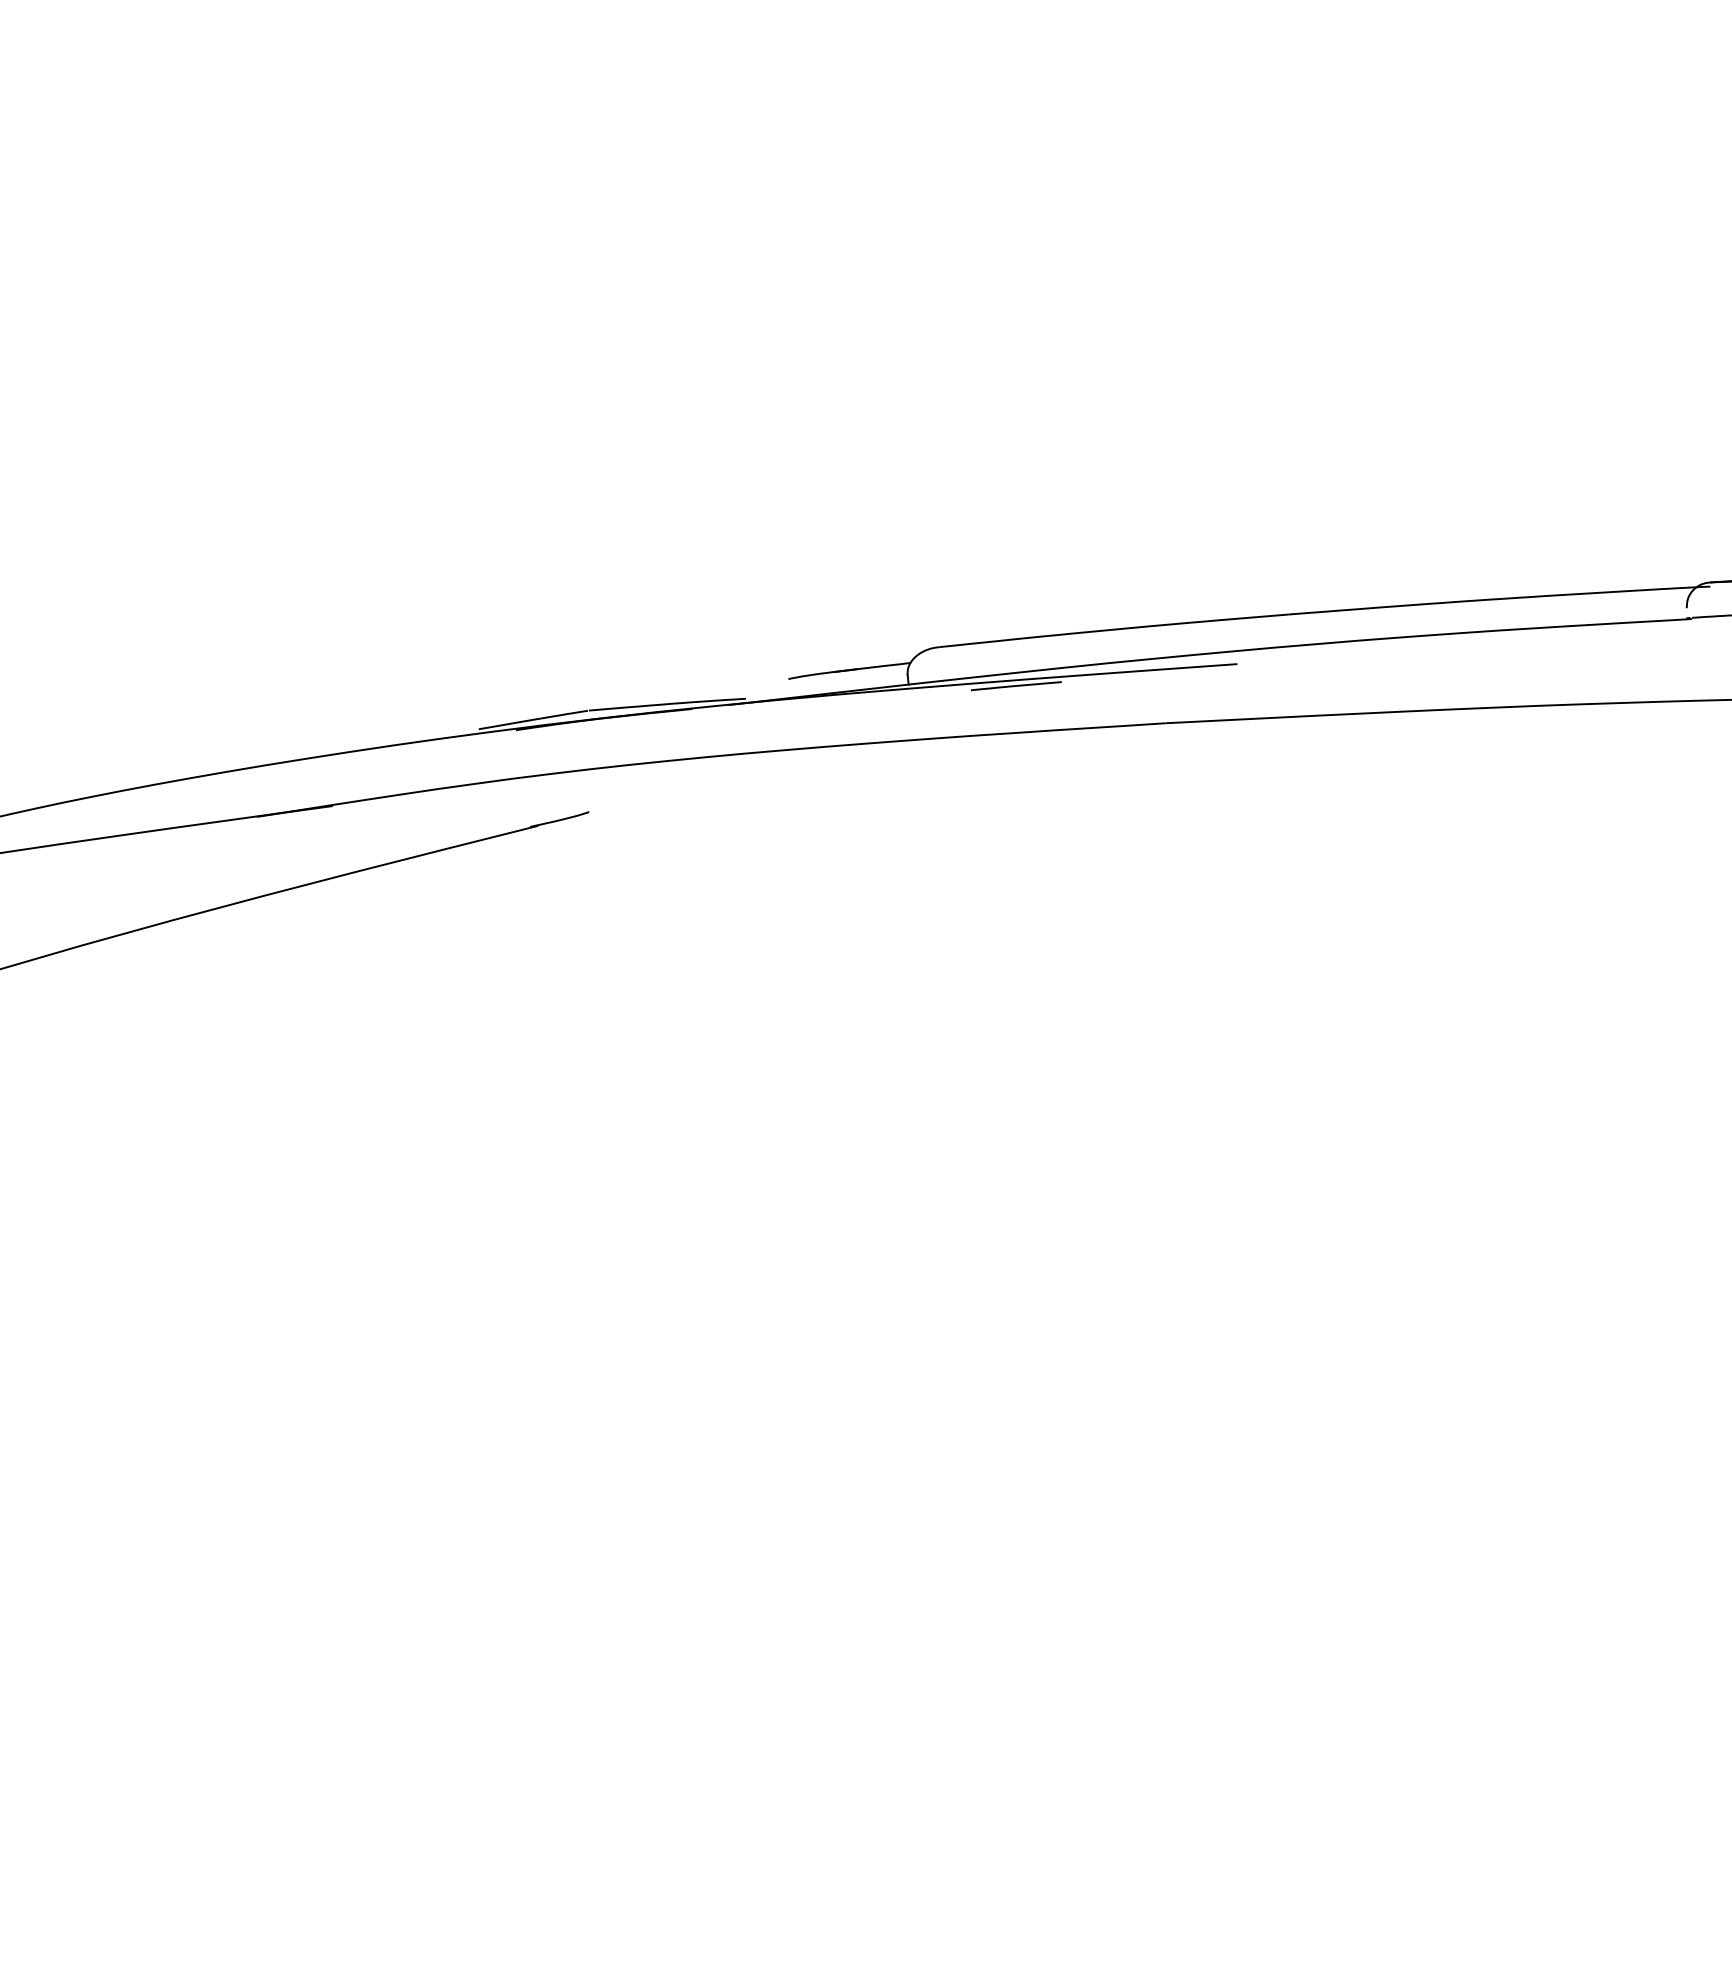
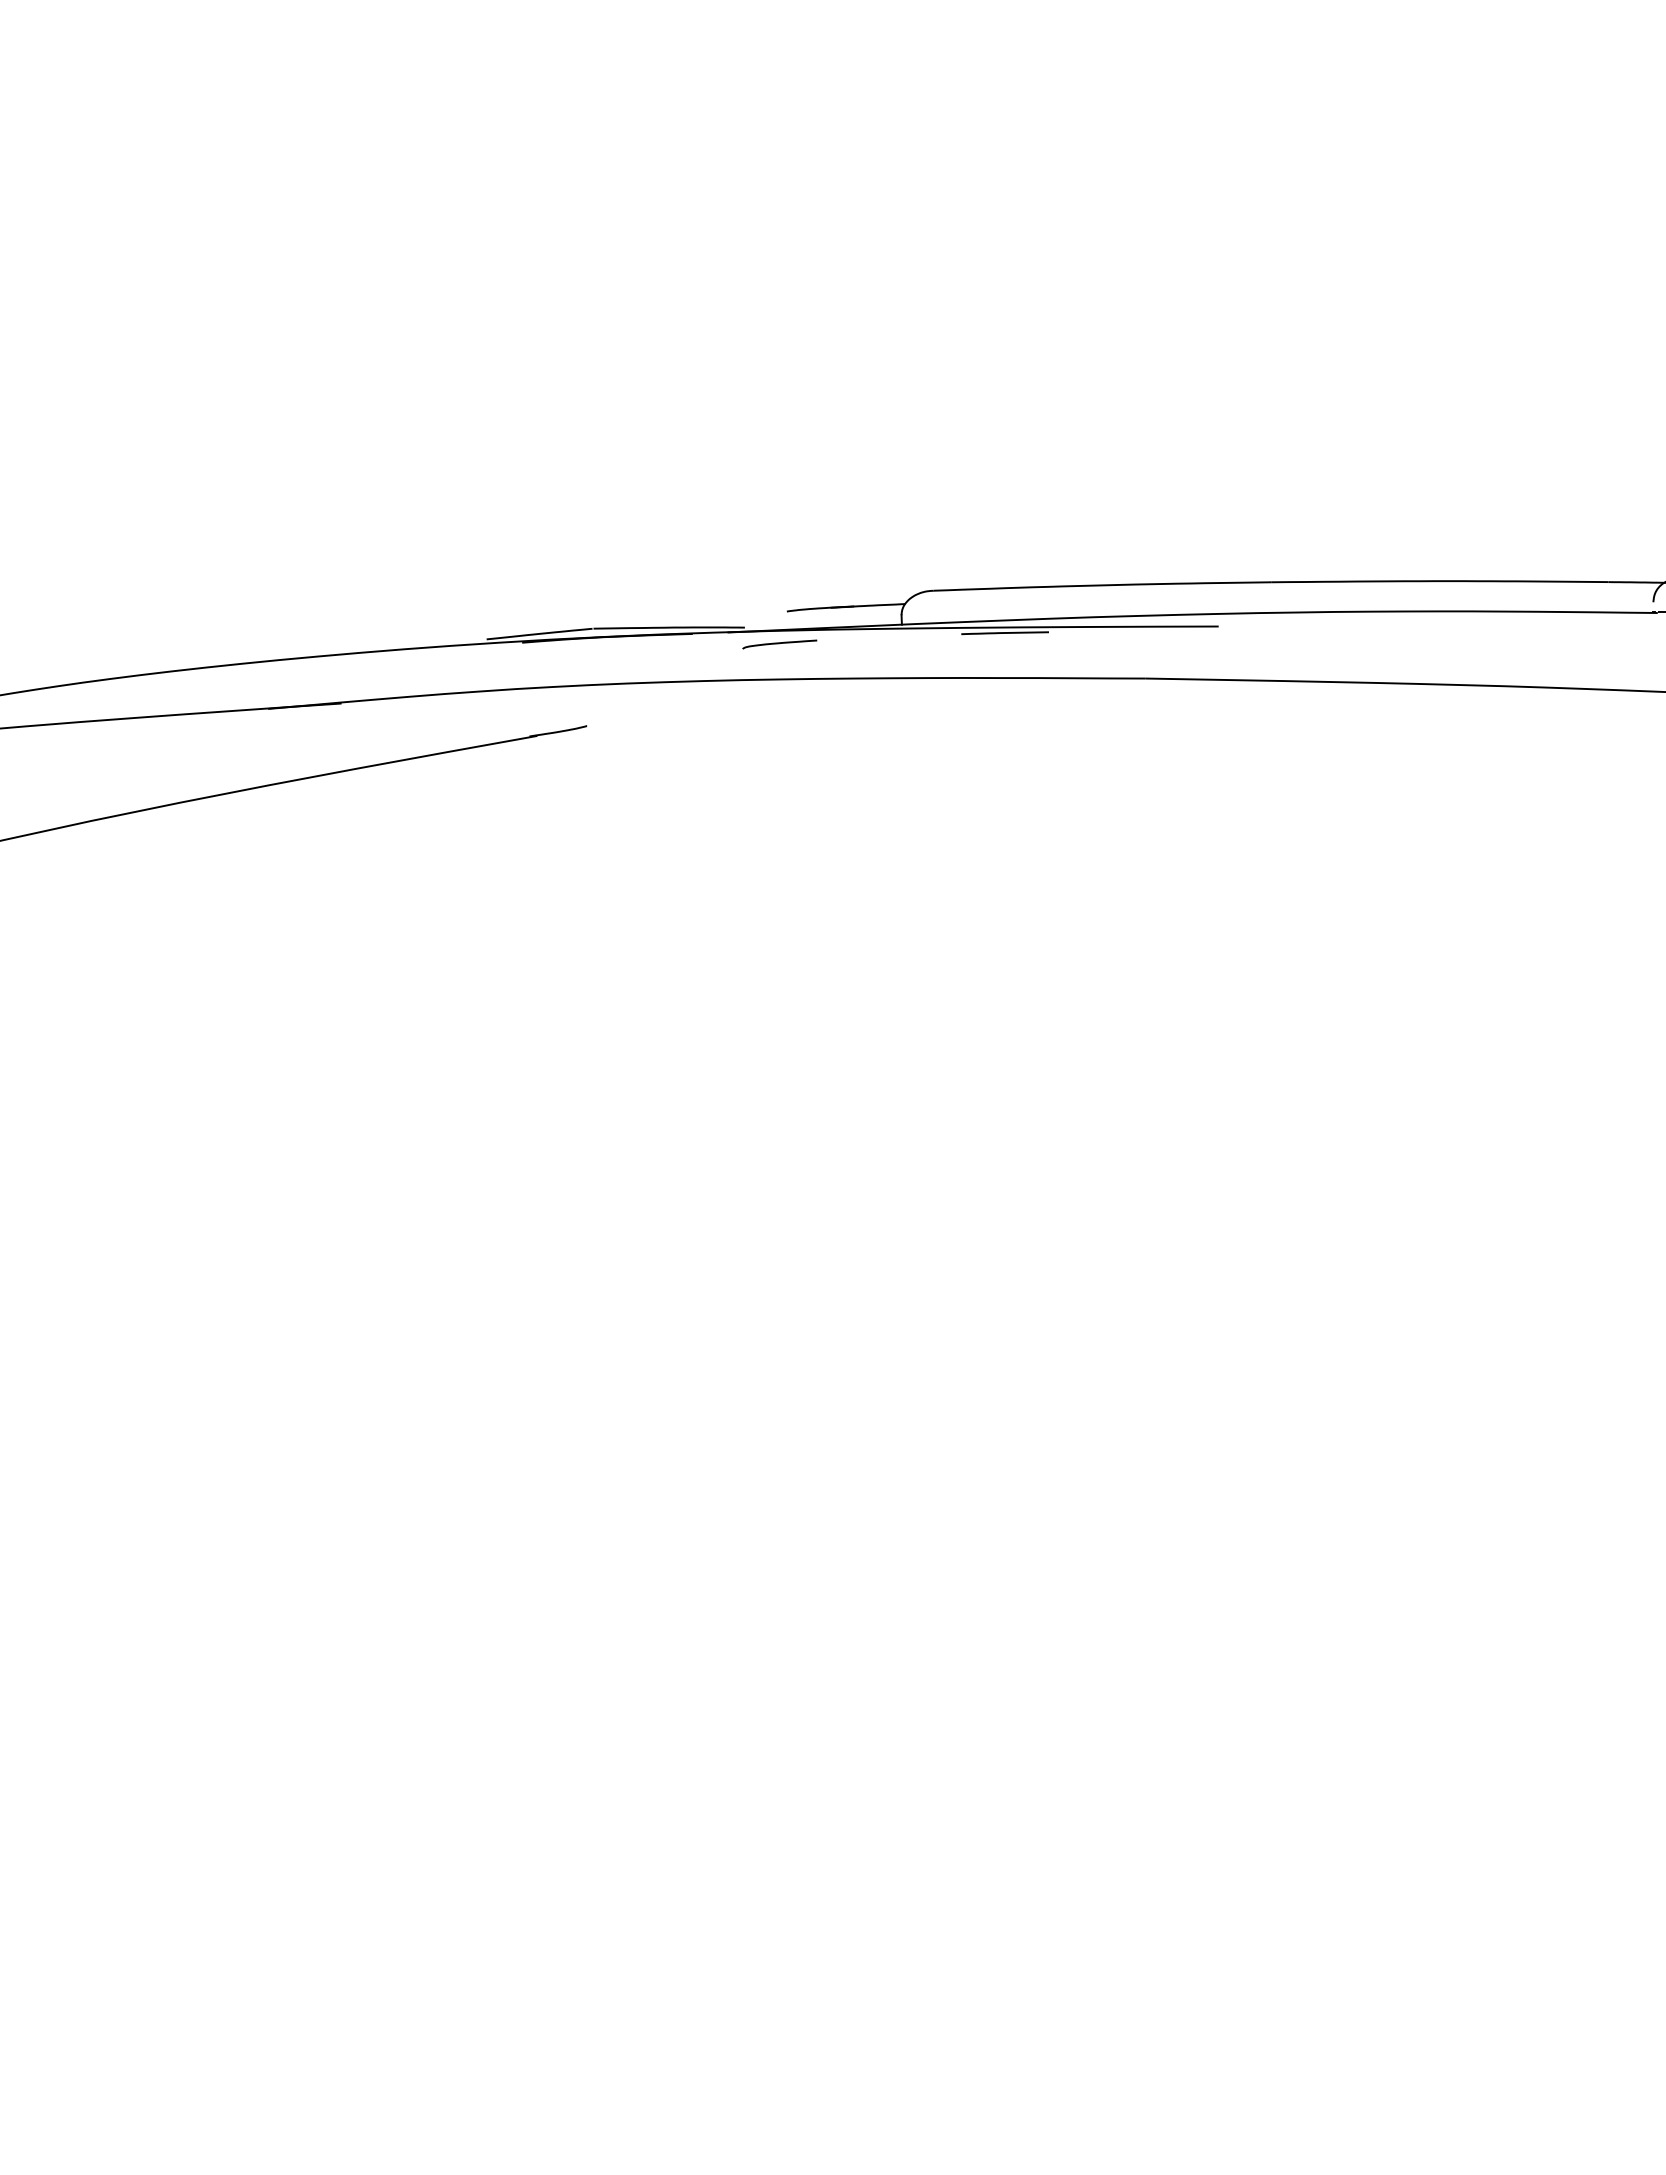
curve: (783, 713) -> (779, 644), added

